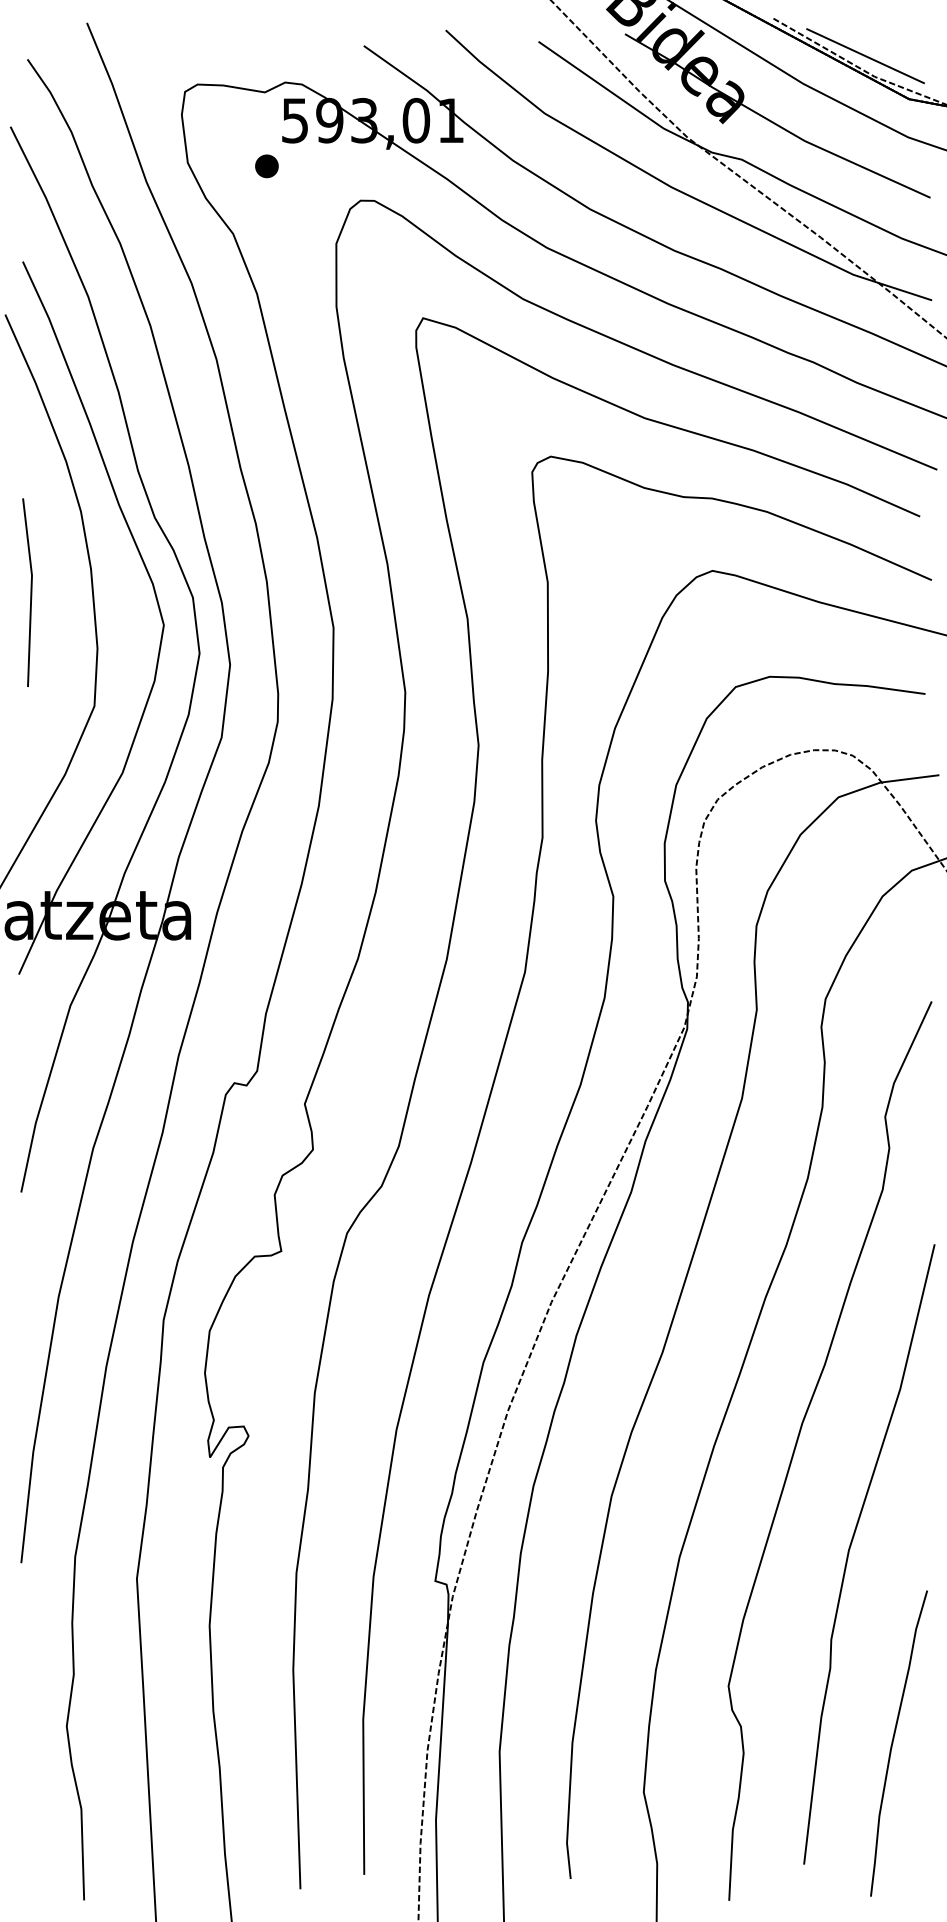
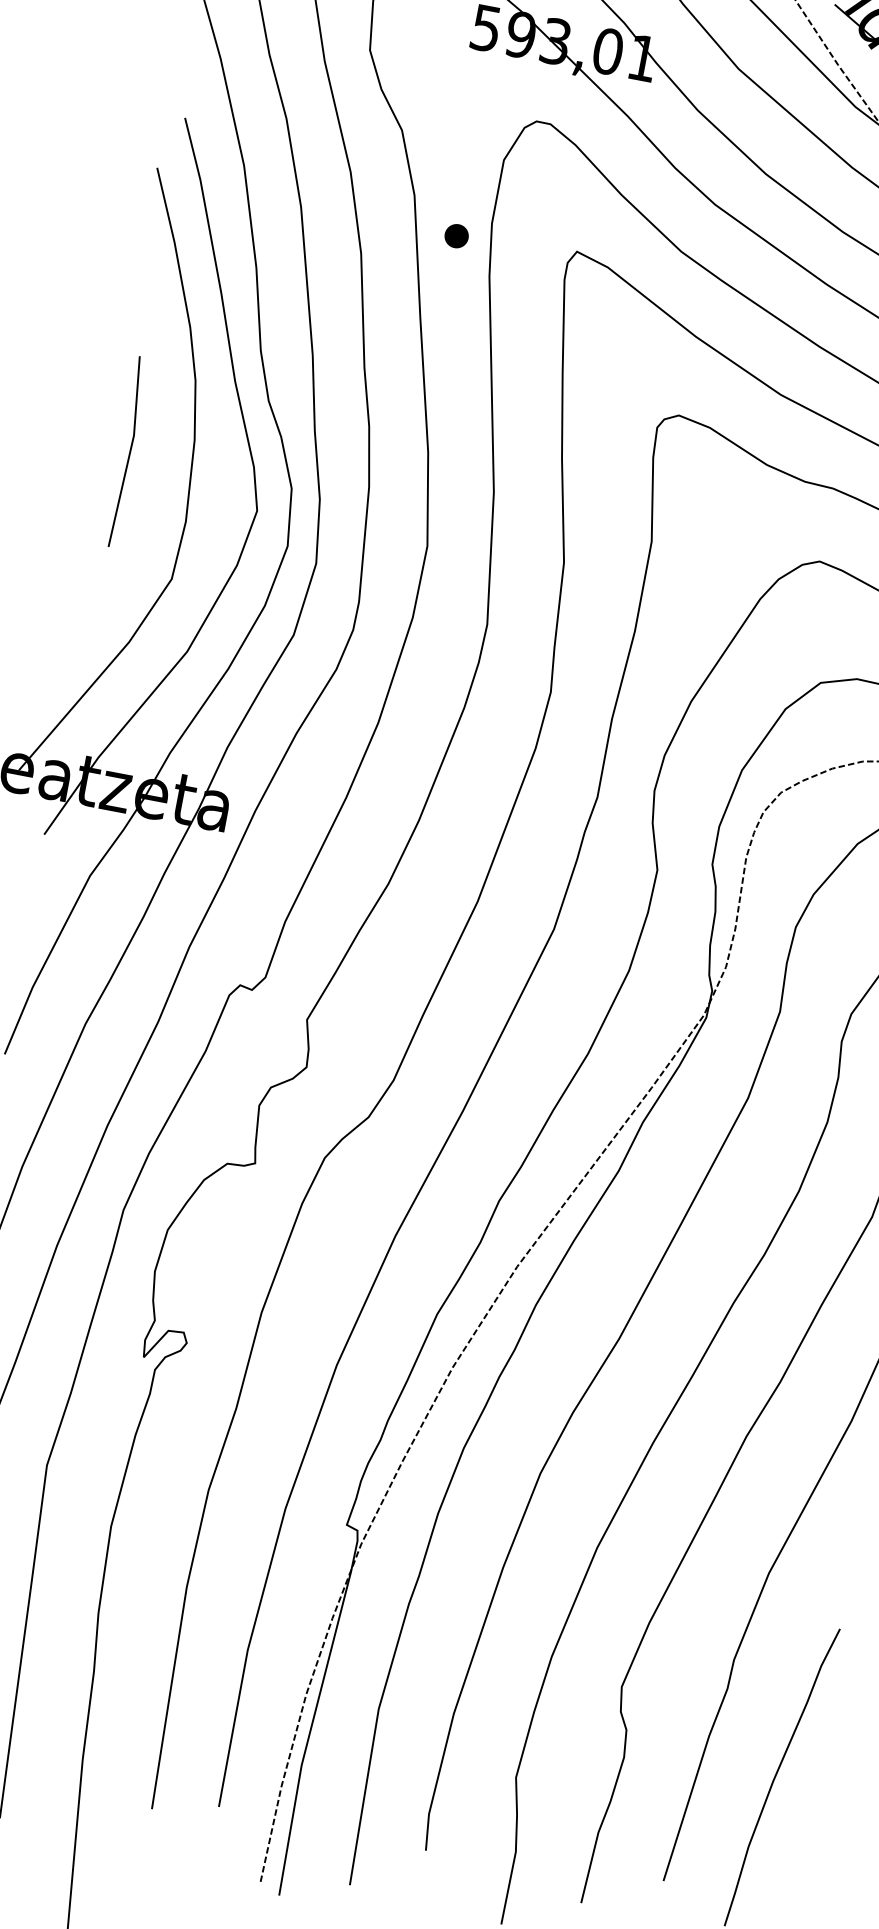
part: (266, 166) -> (456, 236), moved

